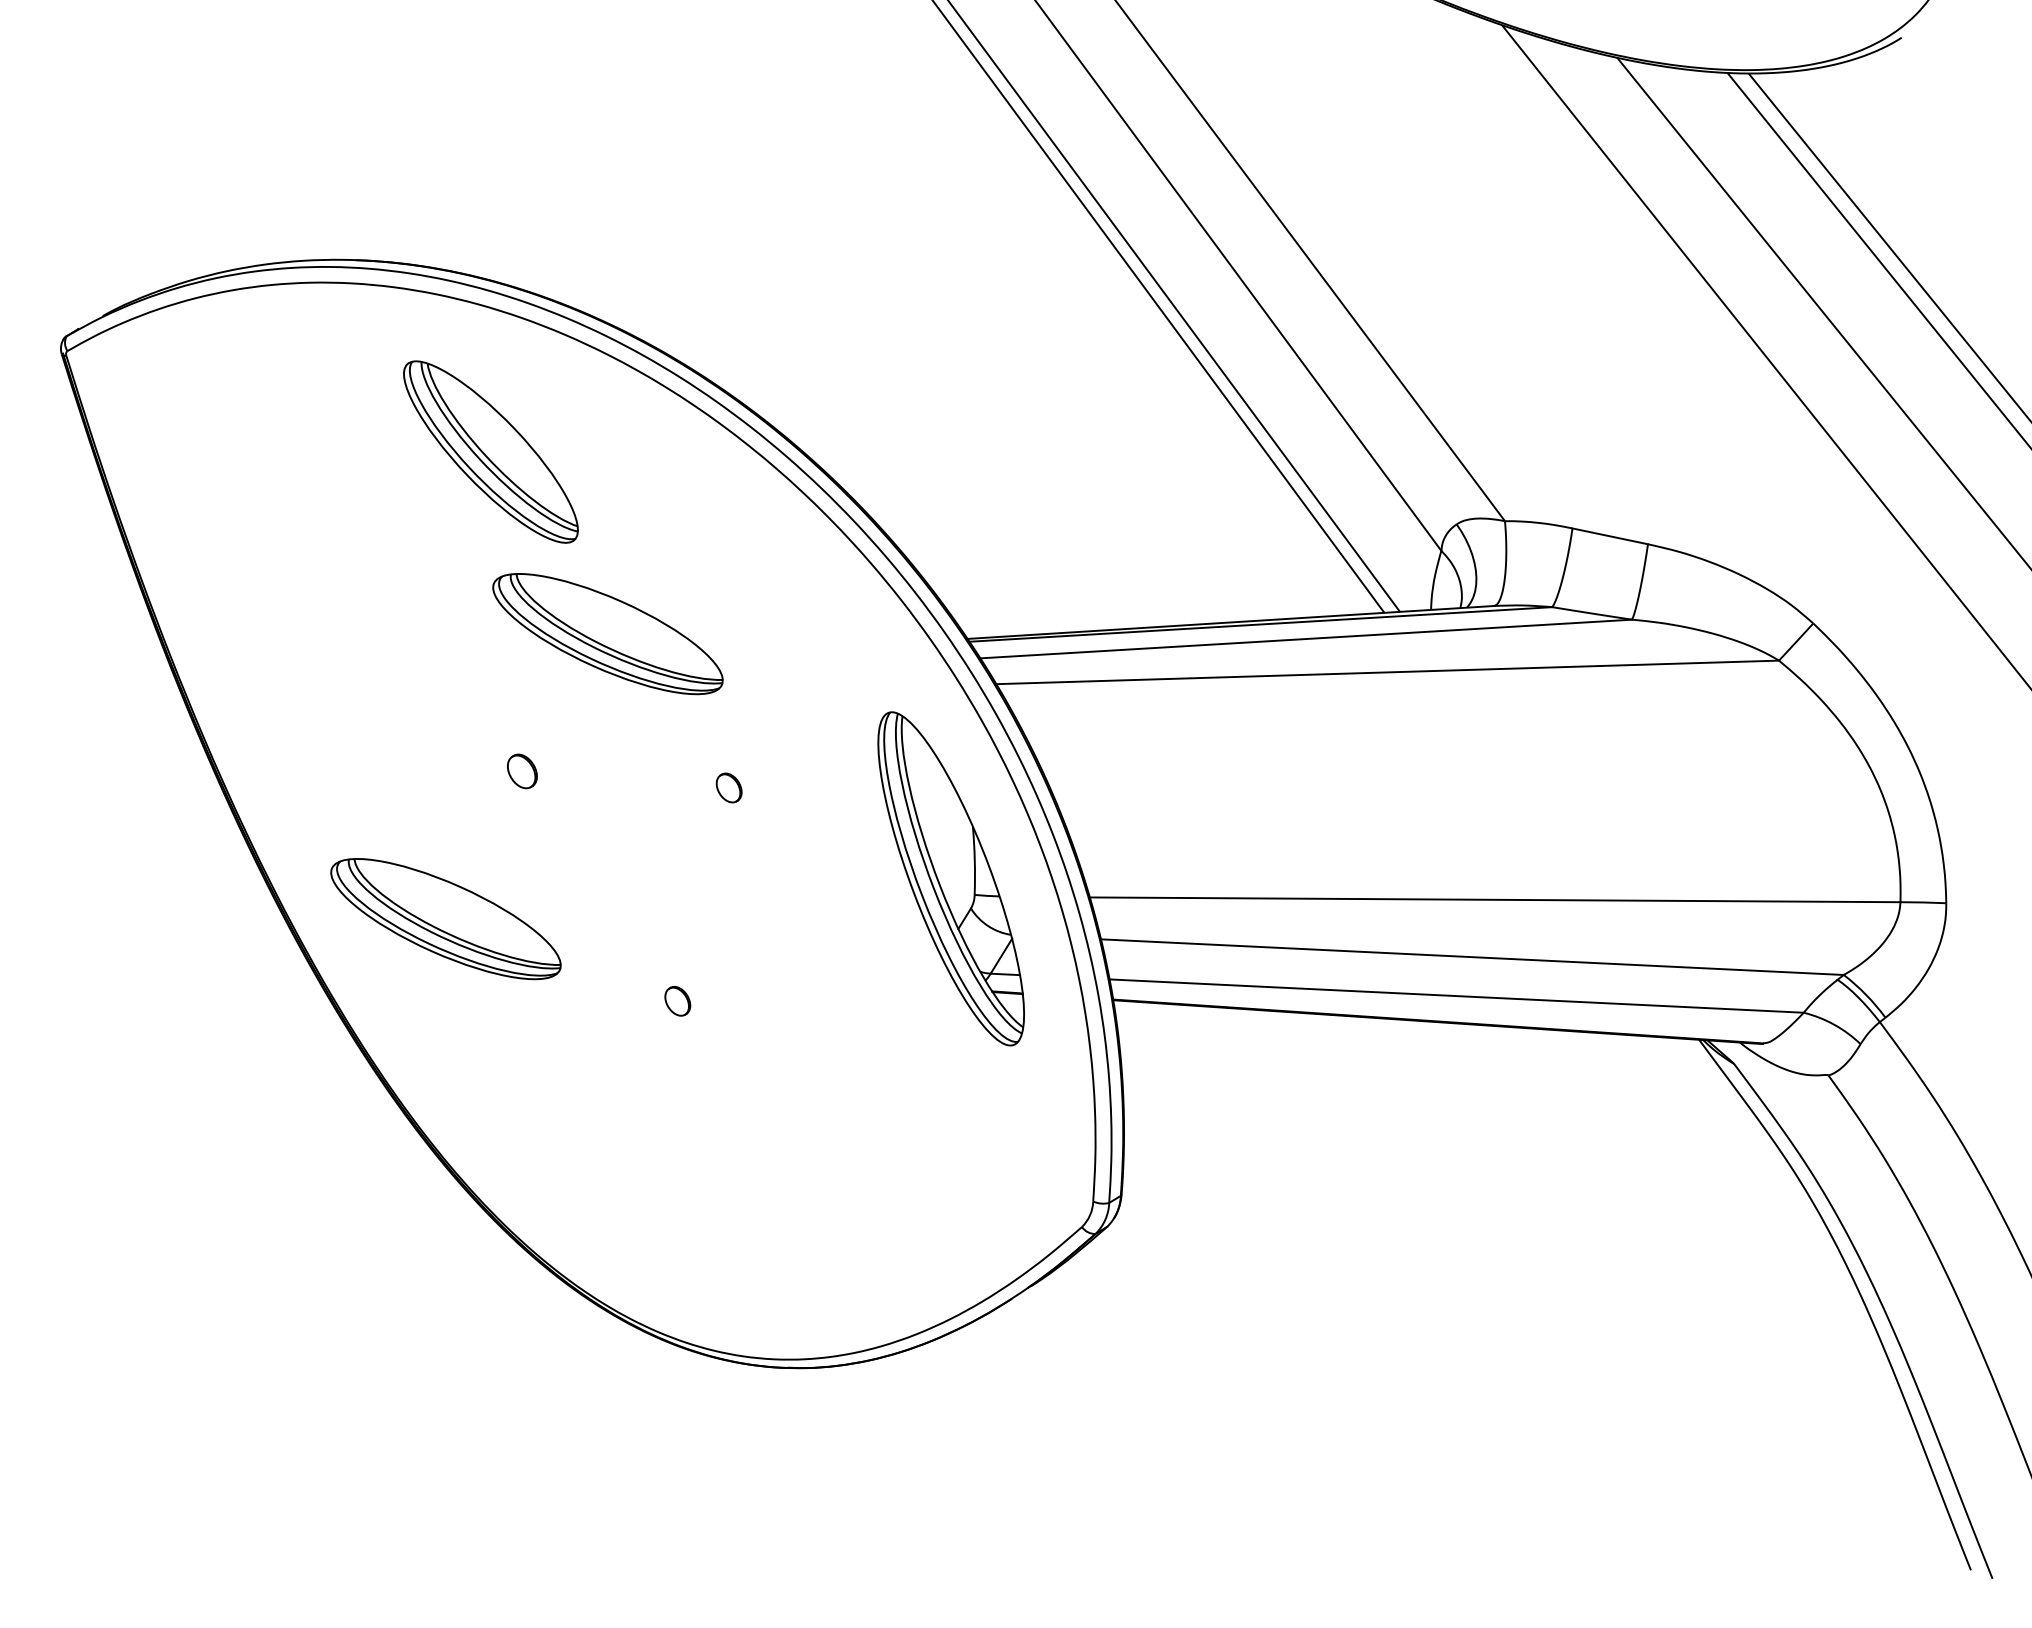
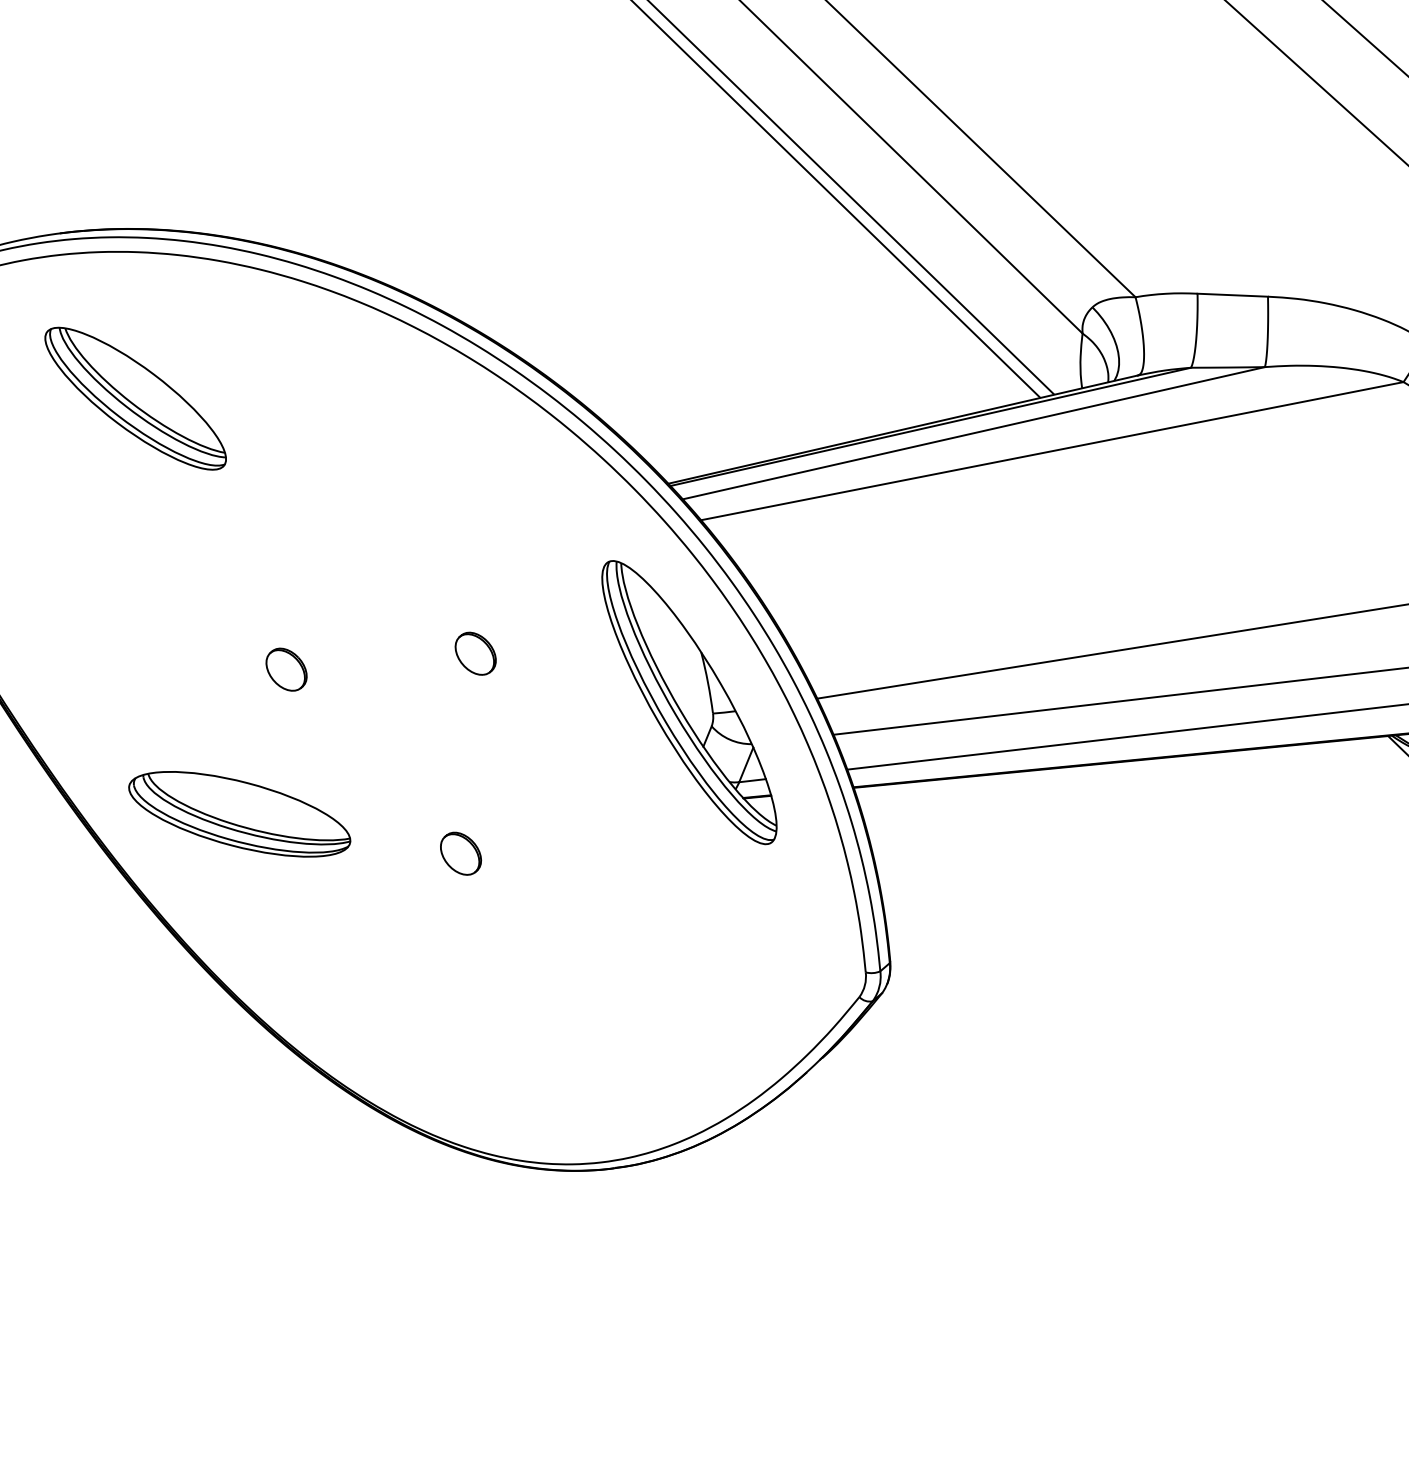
part: (490, 451) -> (135, 398), moved
part: (607, 634) -> (342, 533), removed
part: (522, 771) -> (286, 669), size x1.43
part: (728, 787) -> (474, 653), size x1.67
part: (677, 1001) -> (460, 854), size x1.67

